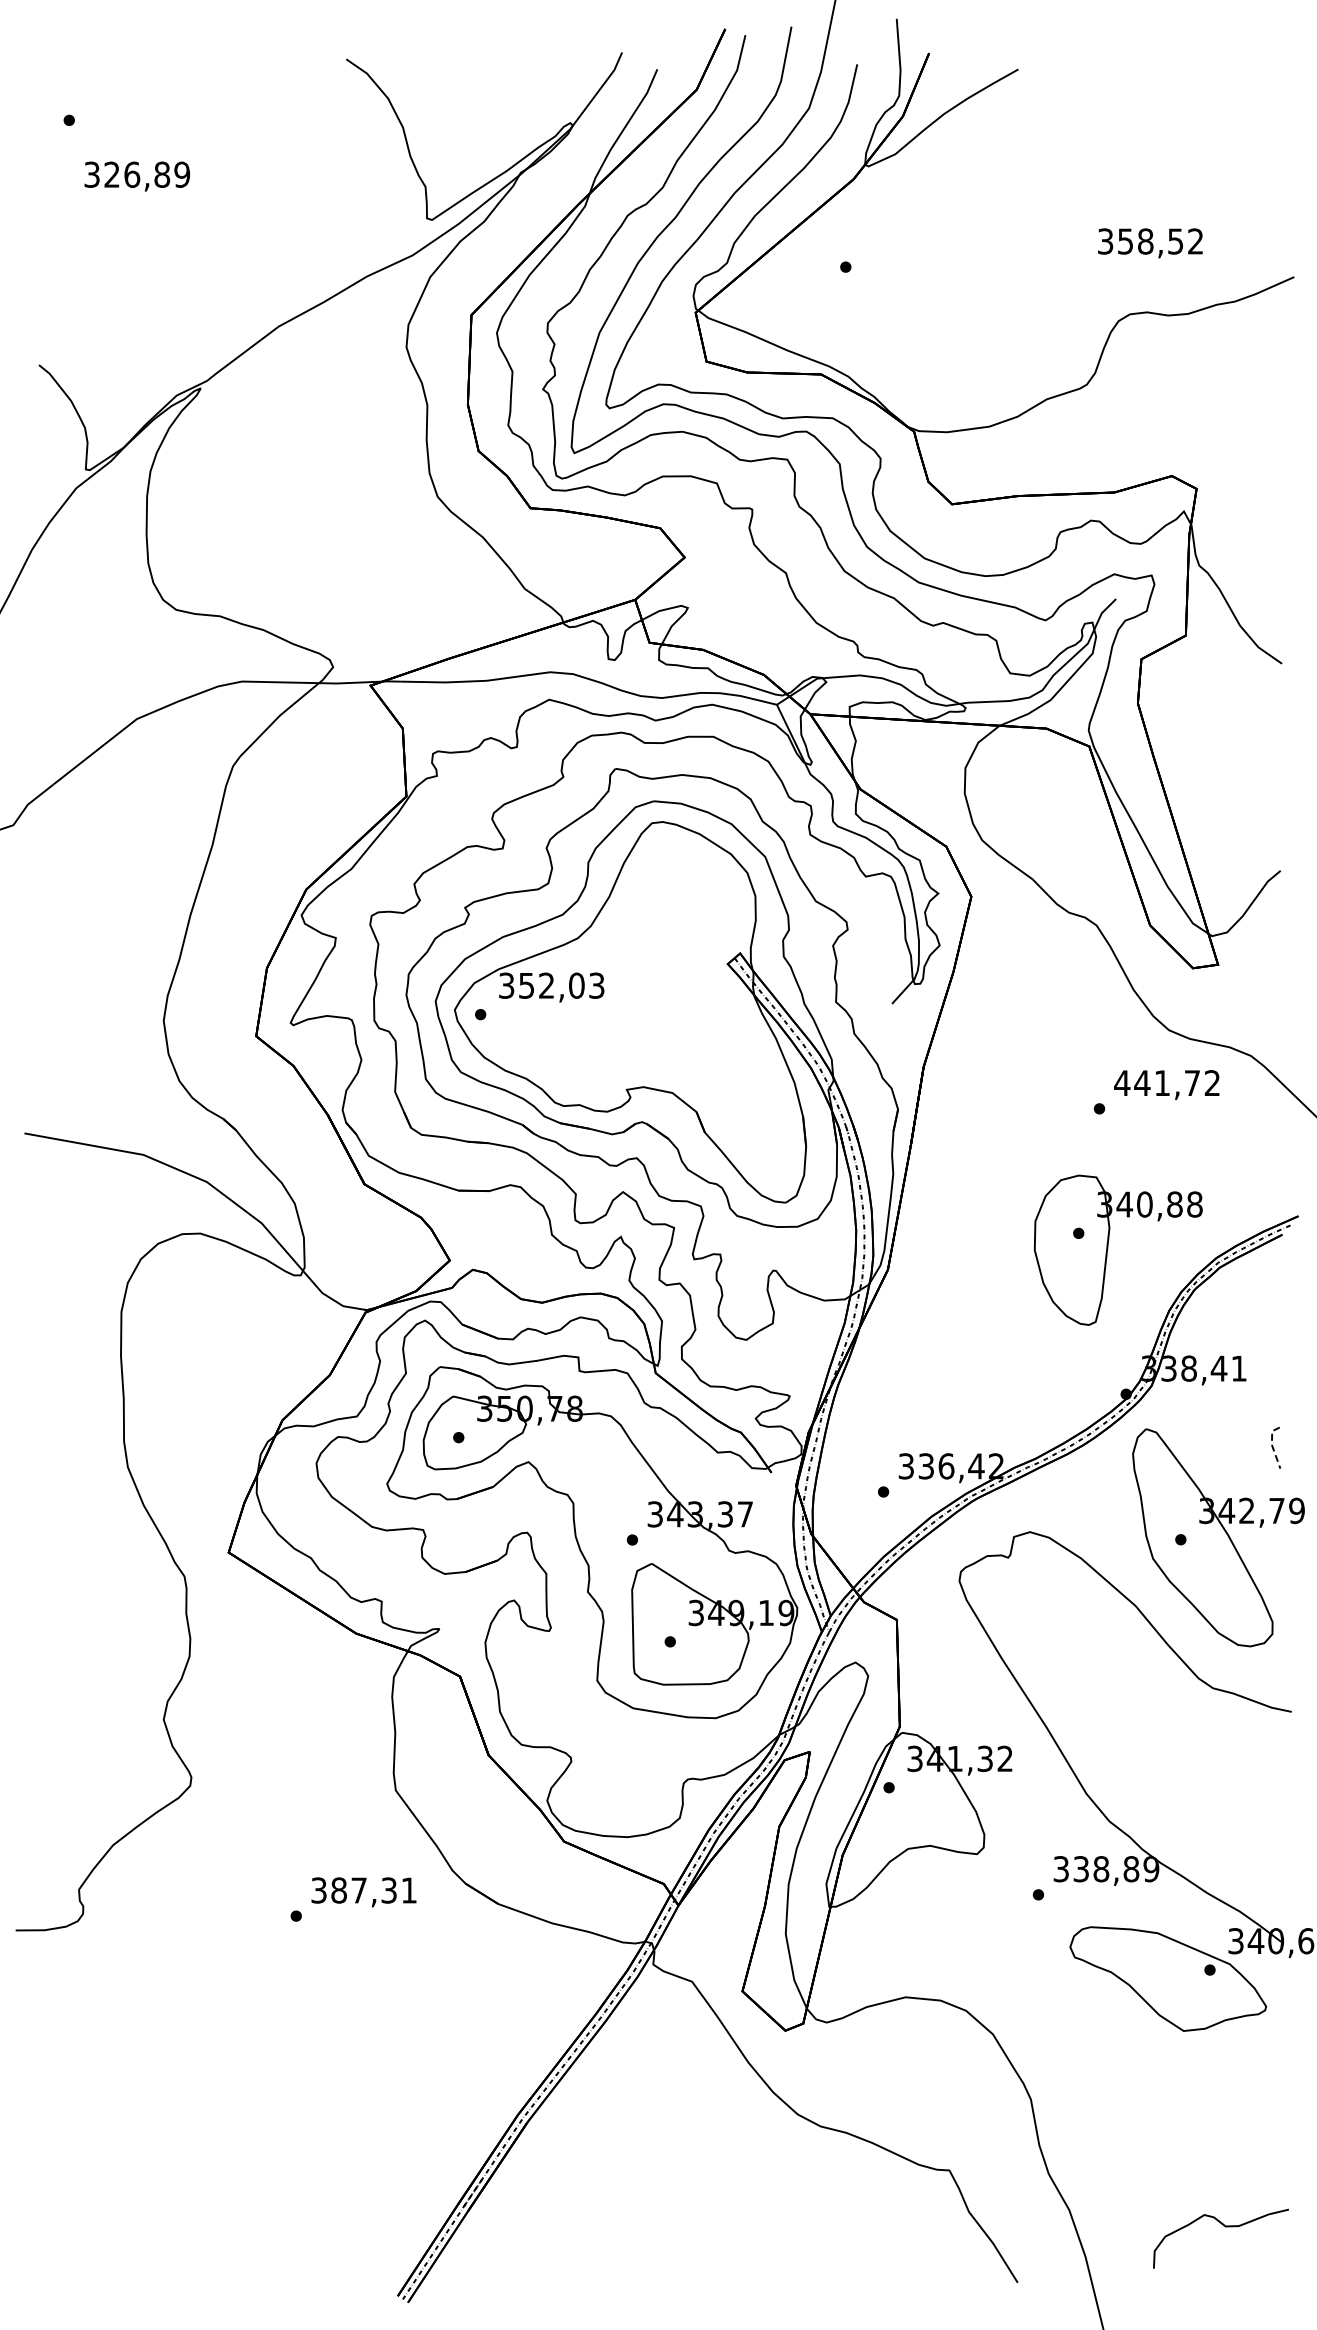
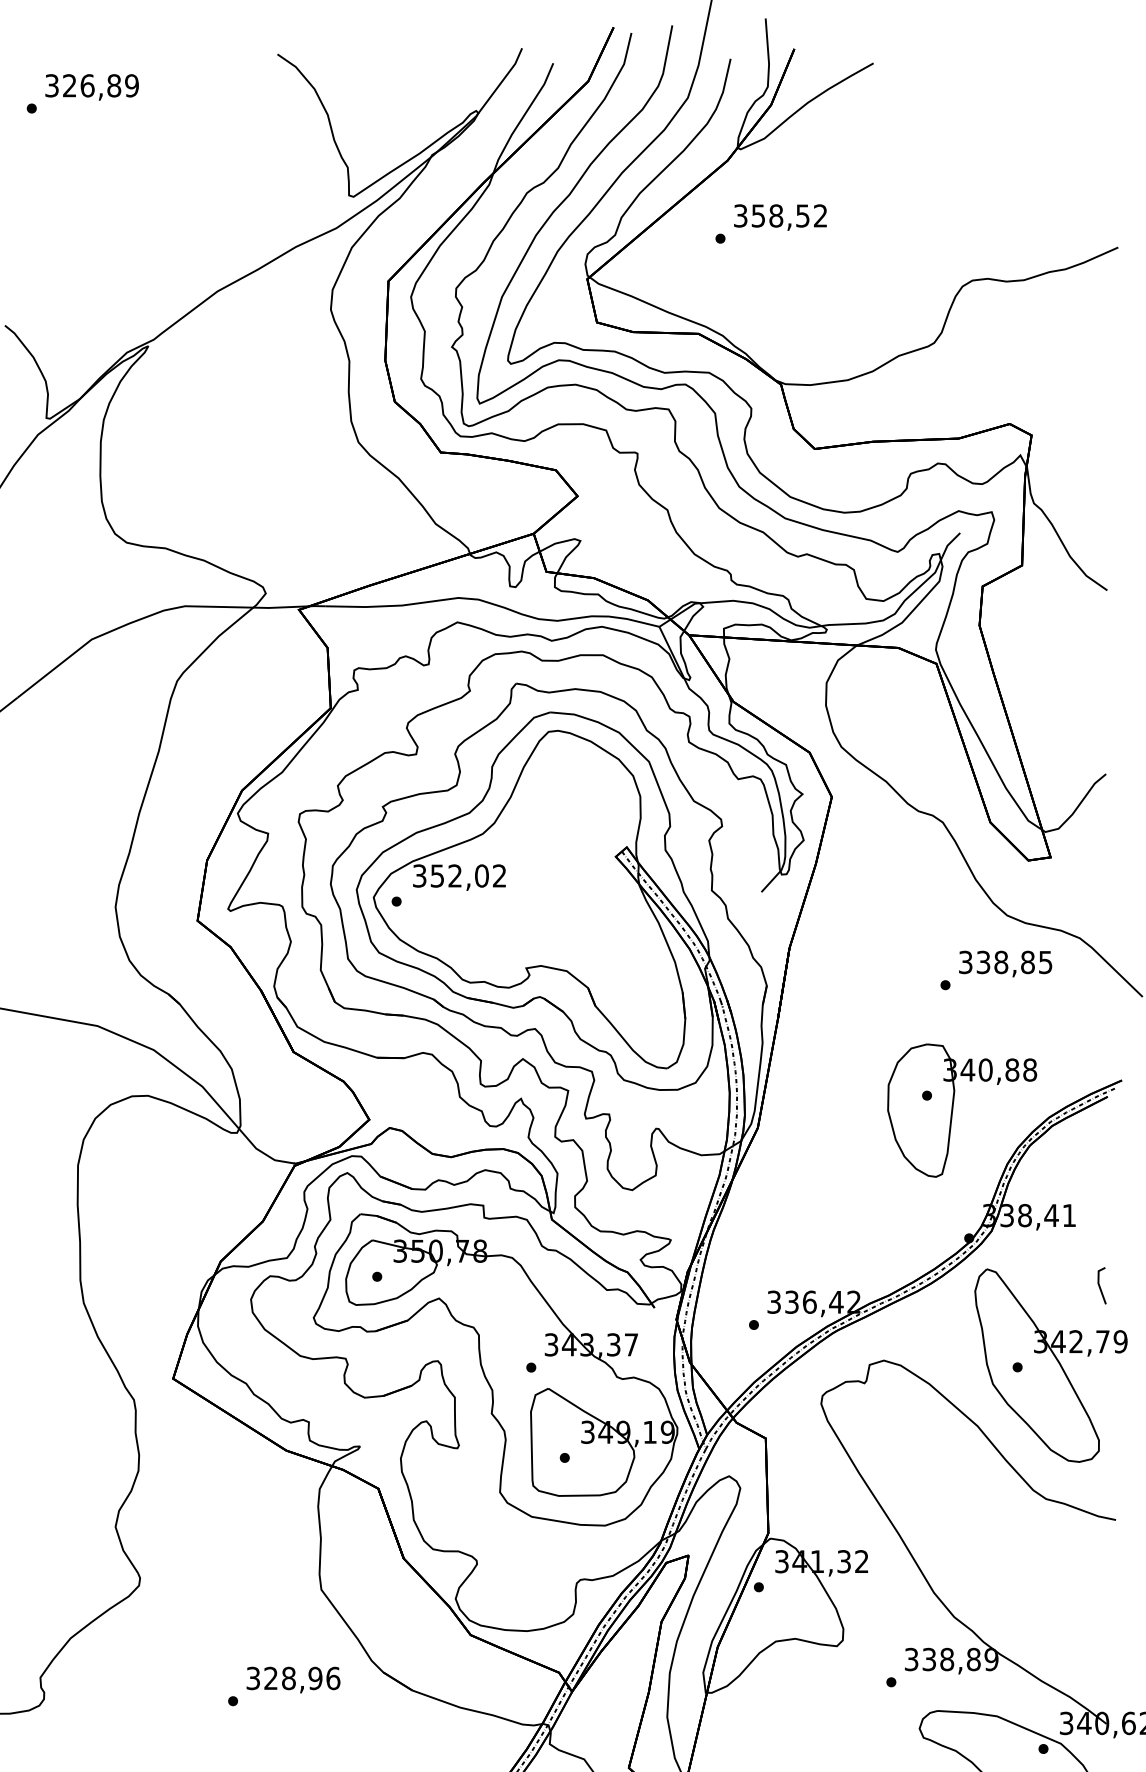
text: (137, 176) -> (92, 87), moved
text: (1150, 243) -> (780, 217), moved
text: (596, 985) -> (499, 875), 352,03 -> 352,02
text: (1166, 1083) -> (1004, 962), 441,72 -> 338,85
line: (1272, 1446) -> (1098, 1284), dashed -> solid
text: (374, 1890) -> (302, 1678), 387,31 -> 328,96

